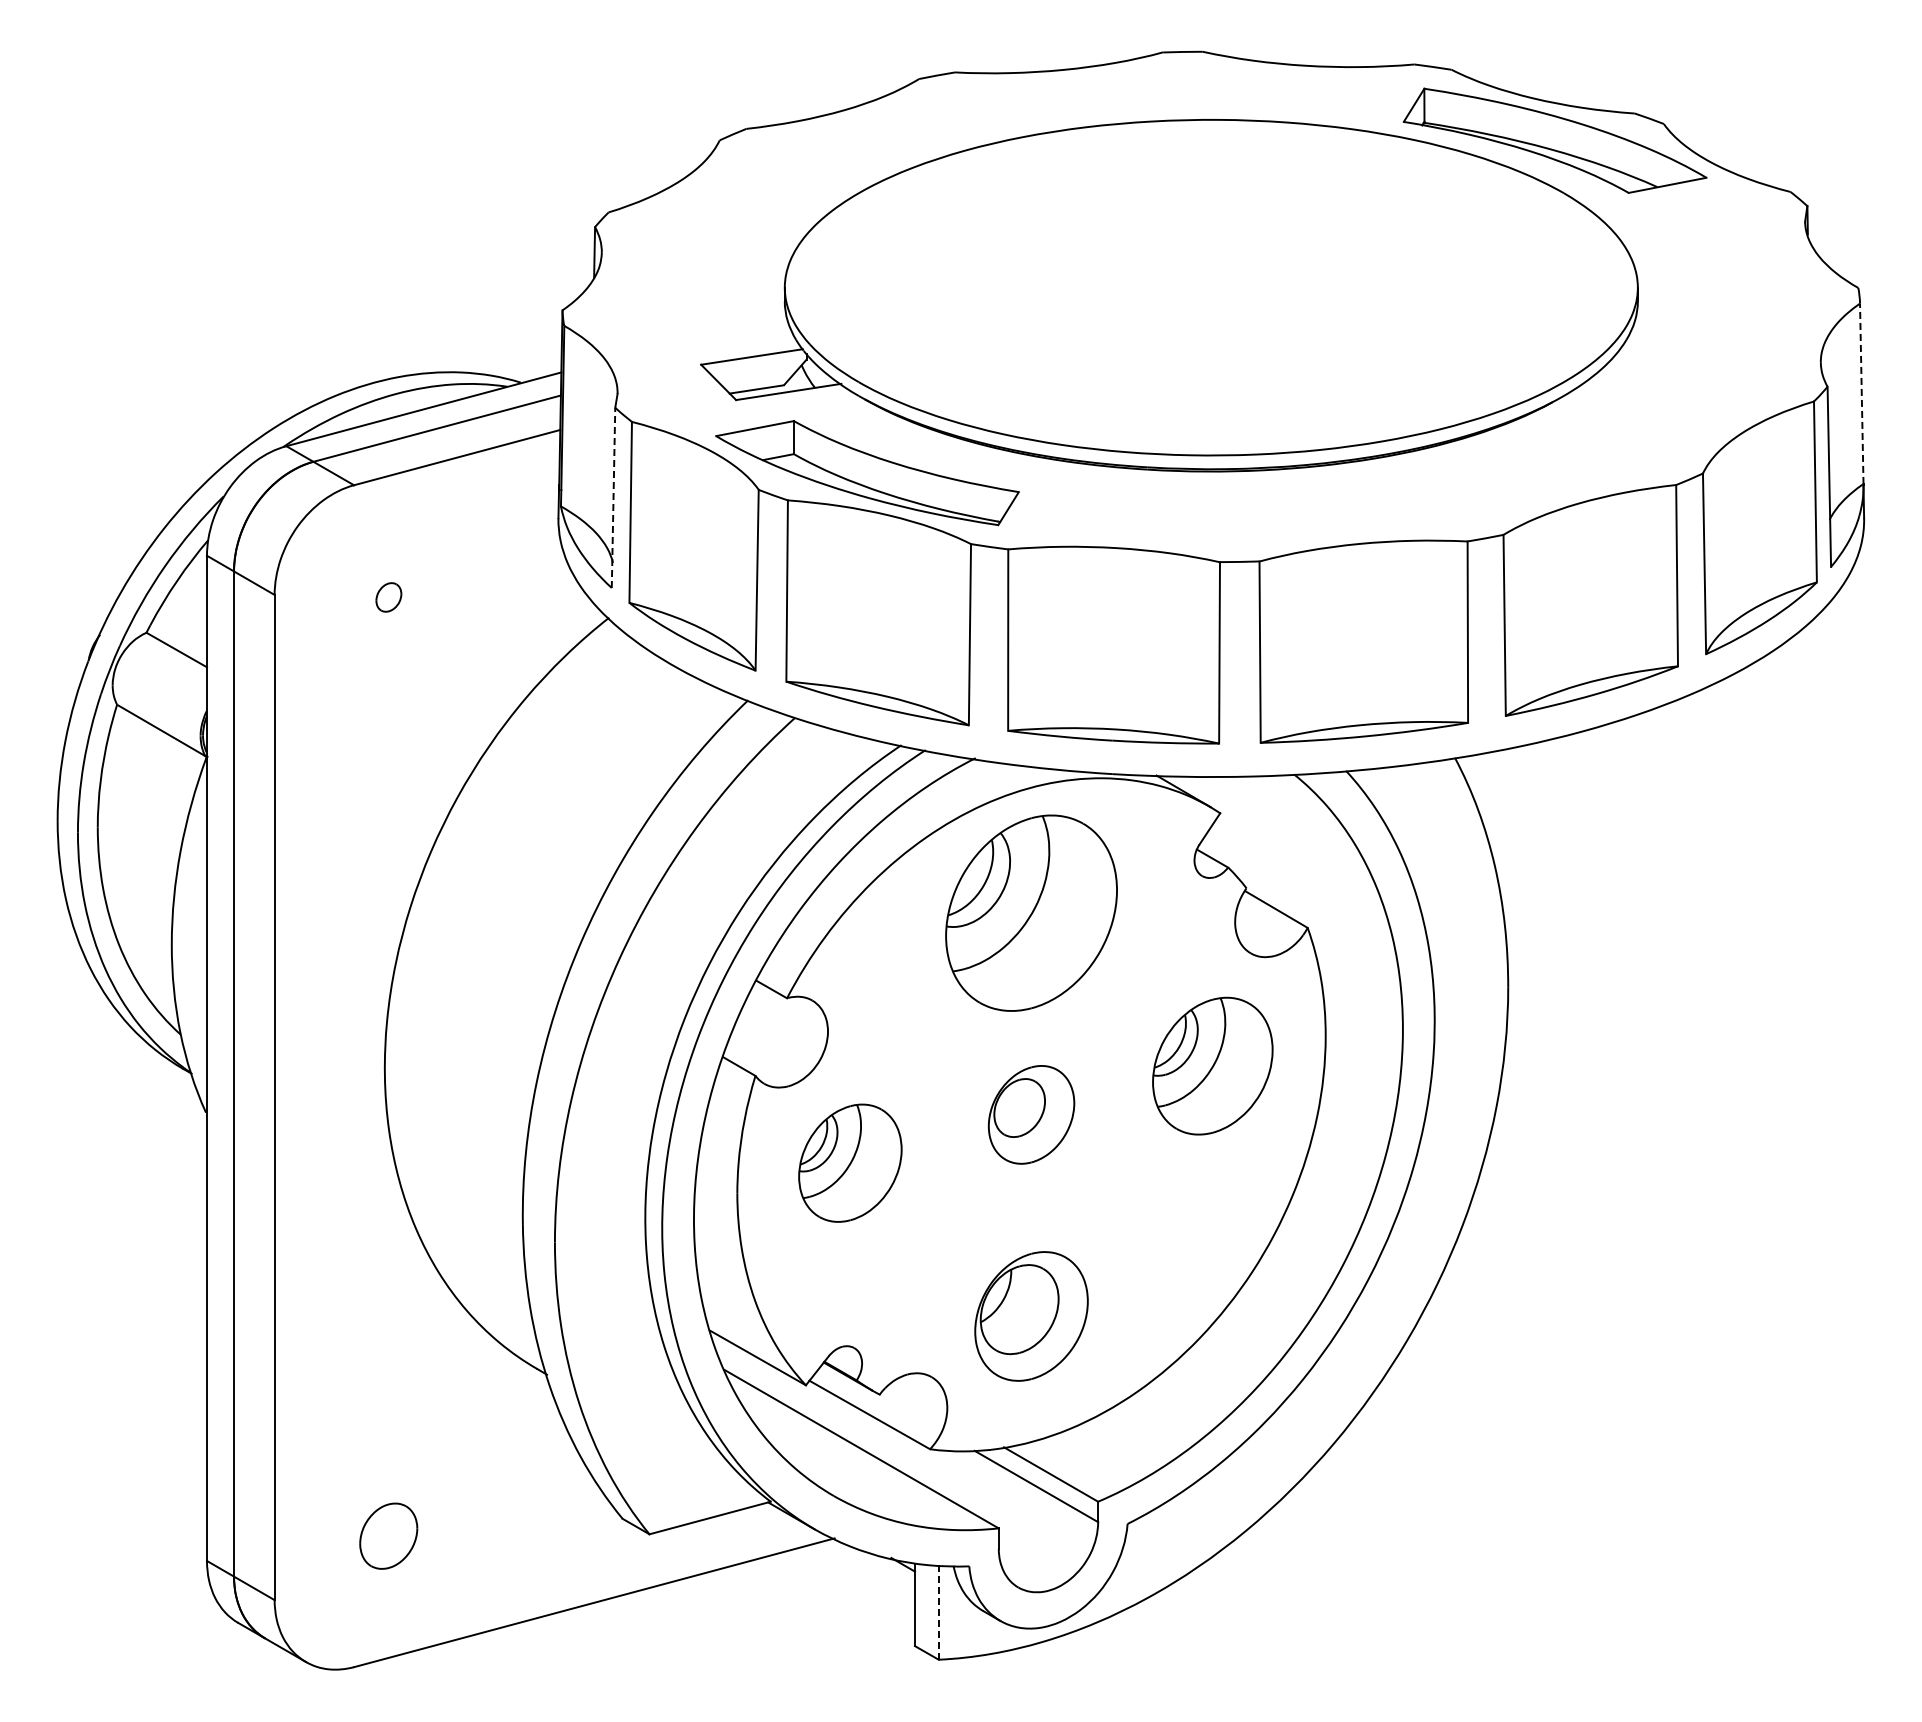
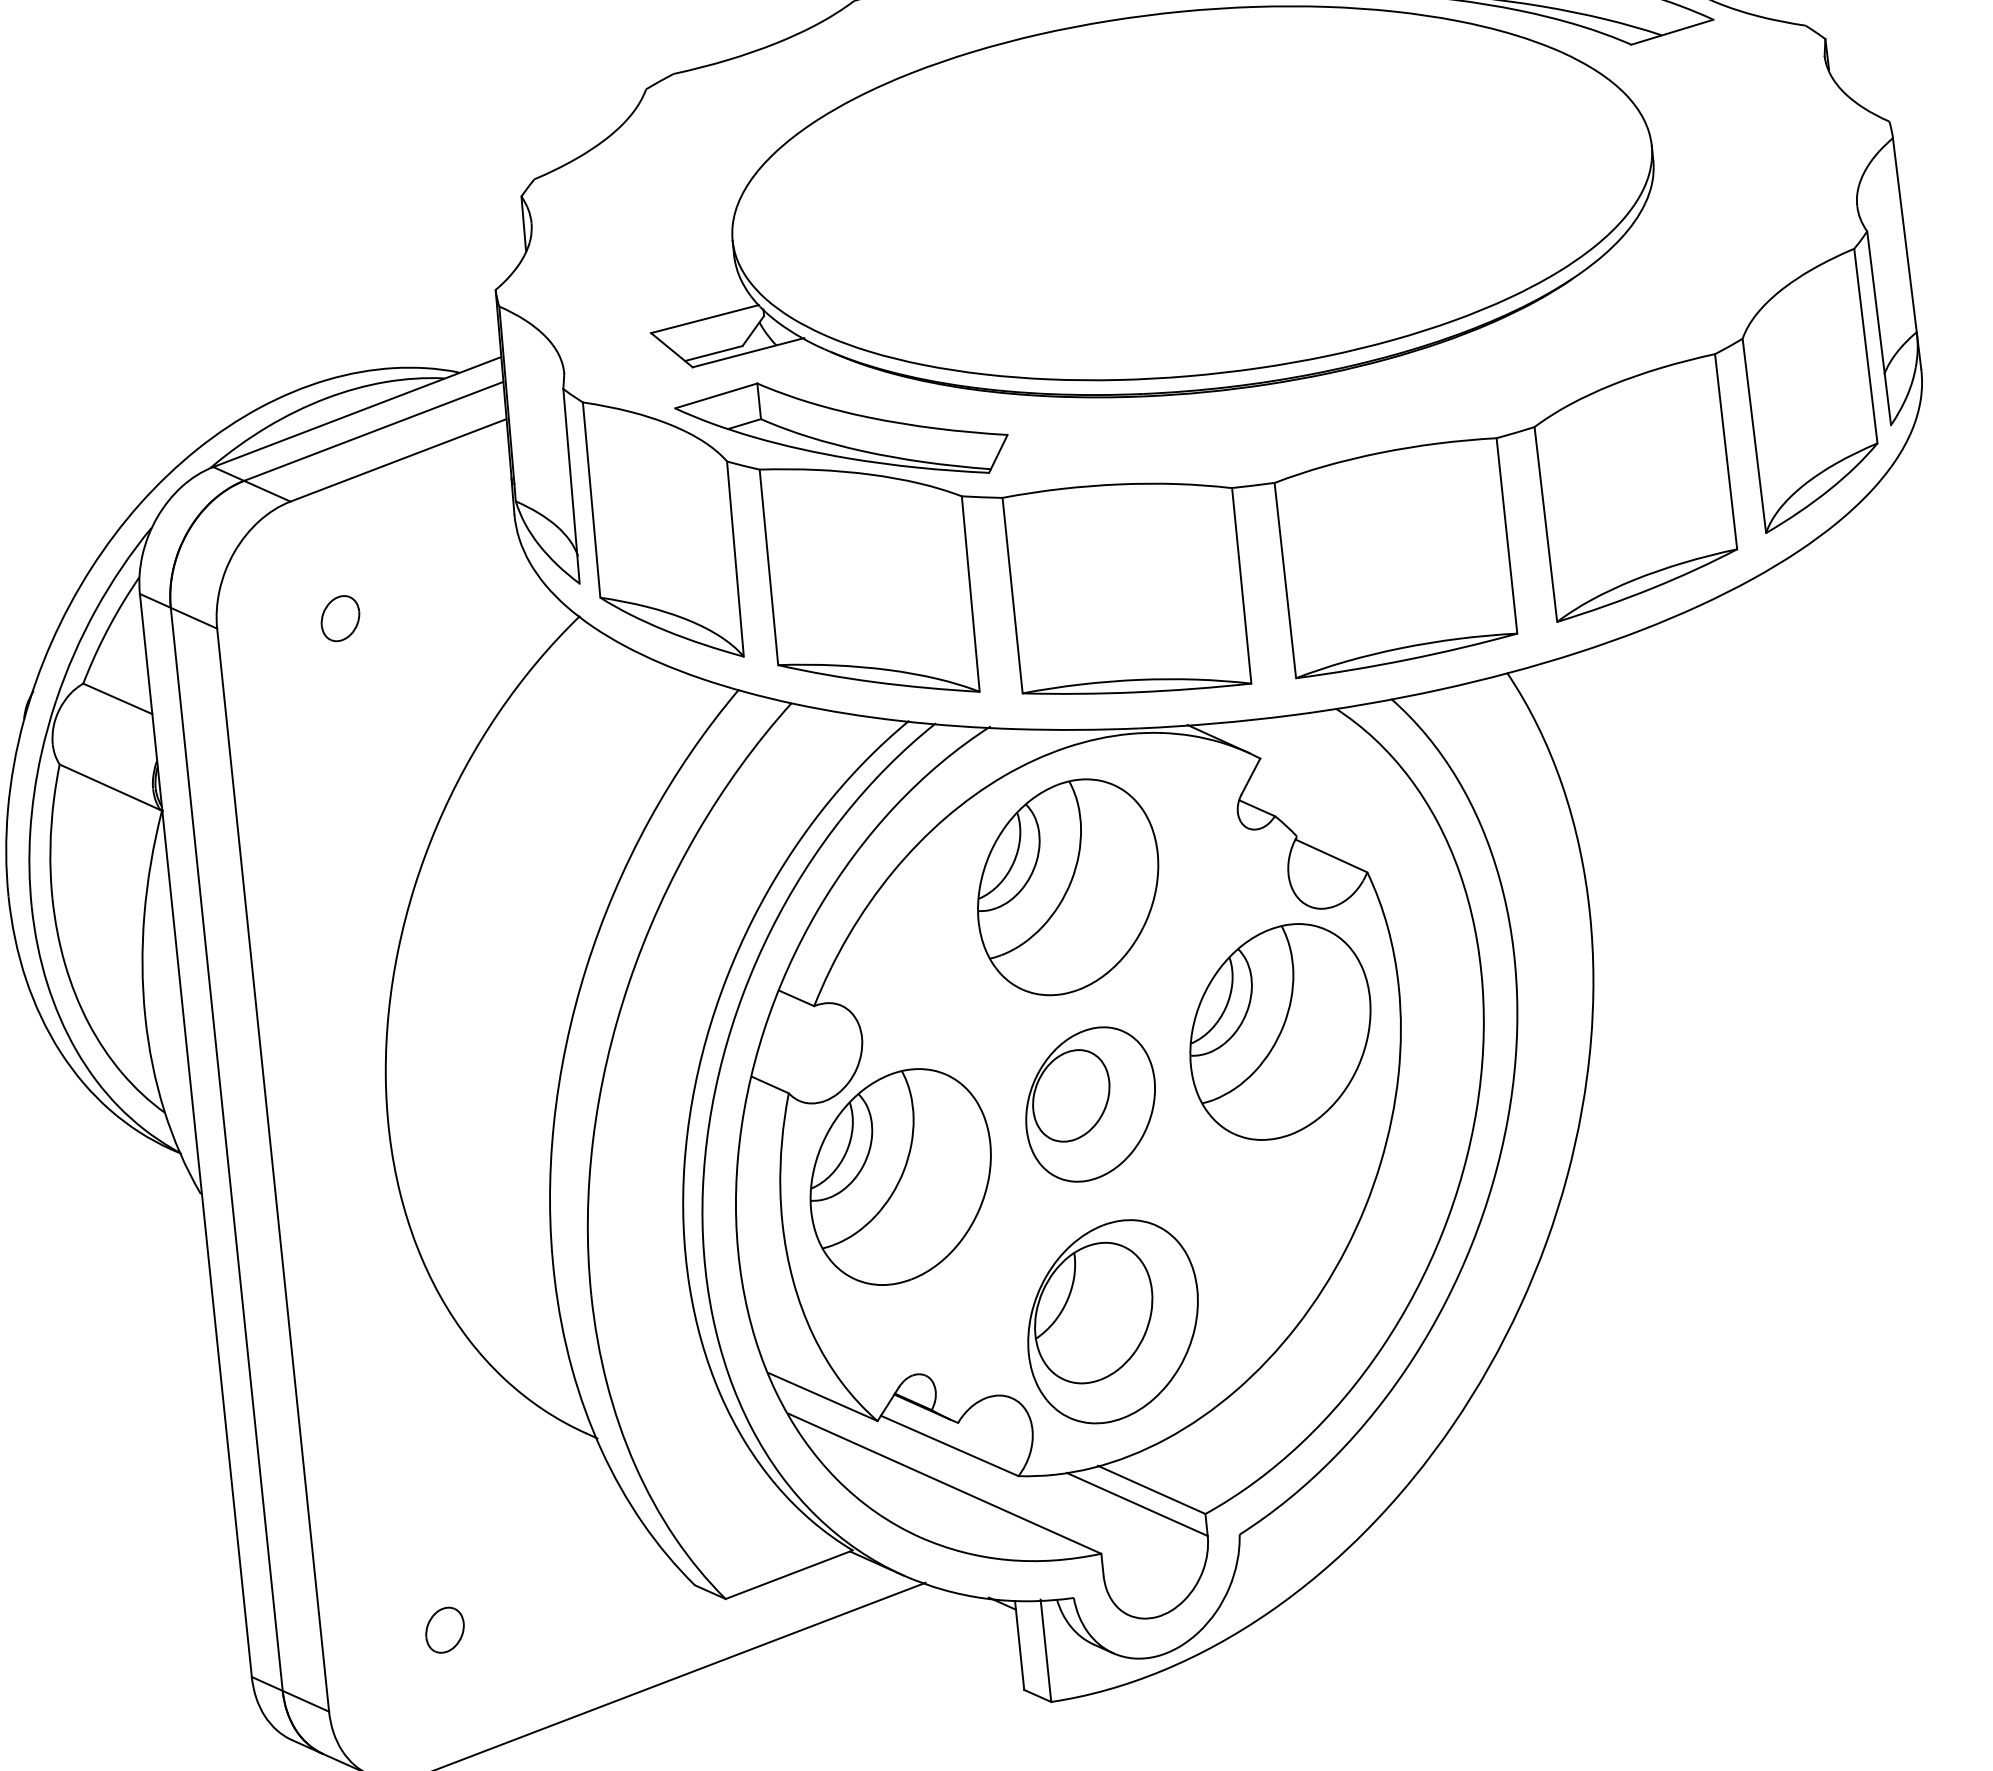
line: (1861, 393) -> (1904, 234), dashed -> solid
line: (613, 497) -> (571, 485), dashed -> solid
part: (388, 597) -> (340, 618), size x1.43
part: (1212, 1065) -> (1280, 1031), size x1.43
part: (1031, 1114) -> (1090, 1104), size x1.43
part: (850, 1162) -> (900, 1176), size x1.67
part: (1031, 1316) -> (1113, 1321), size x1.43
part: (388, 1536) -> (444, 1630), size x0.62
line: (938, 1612) -> (1045, 1651), dashed -> solid

